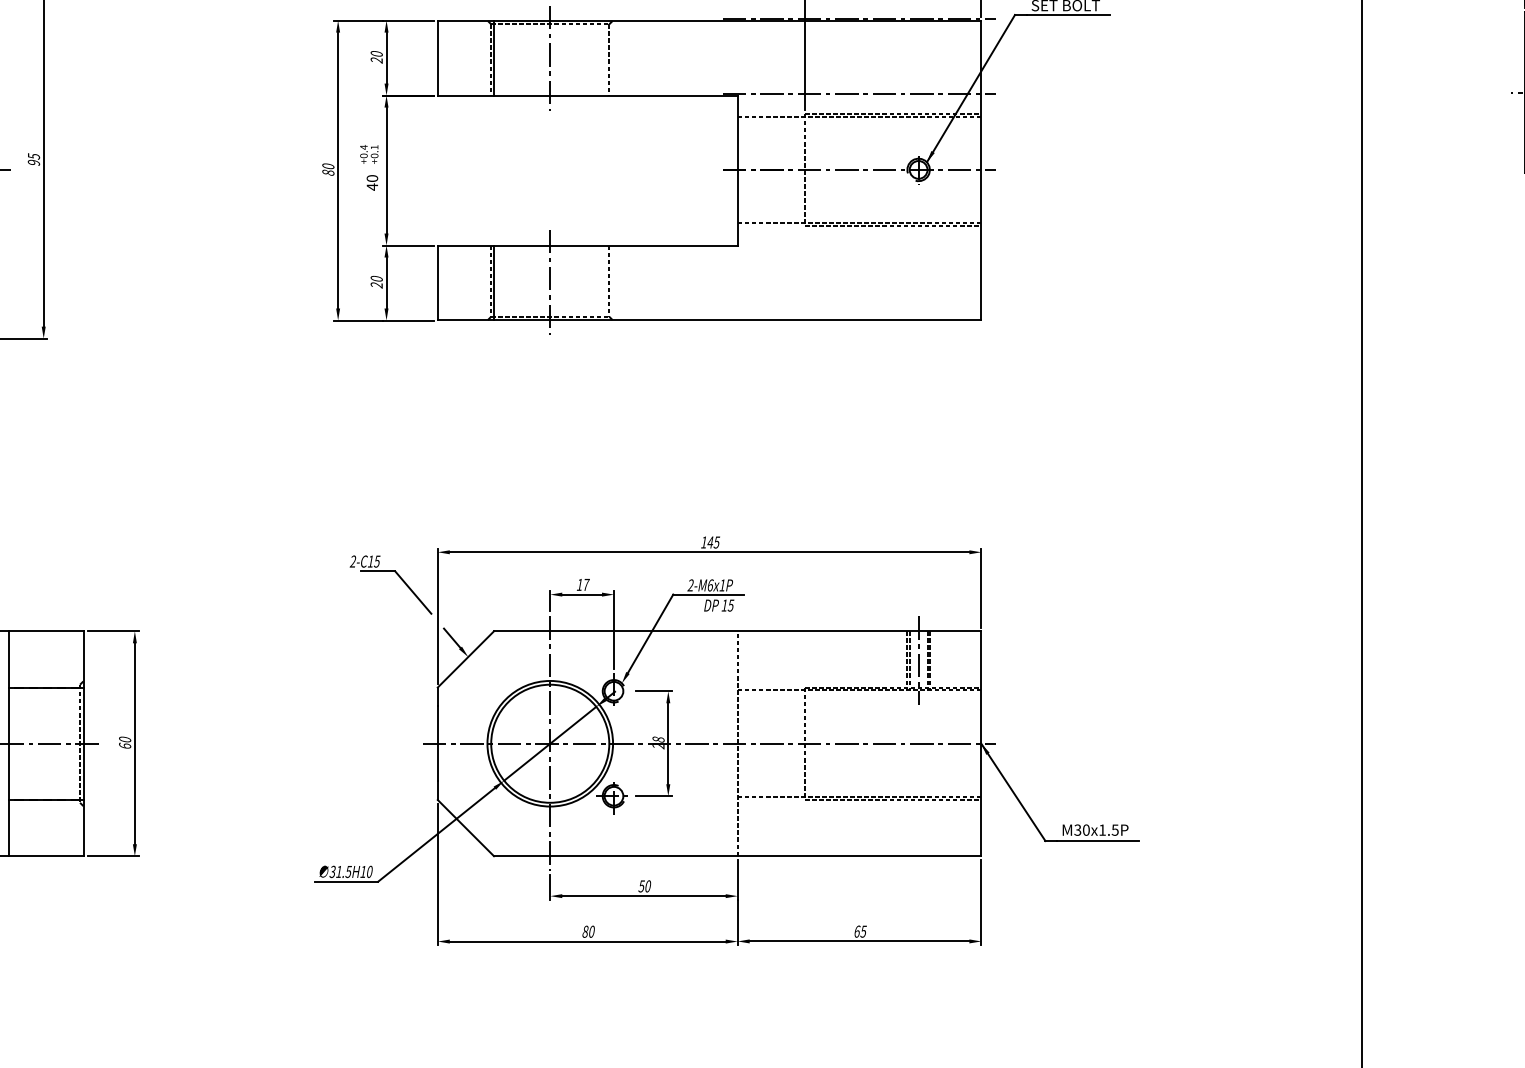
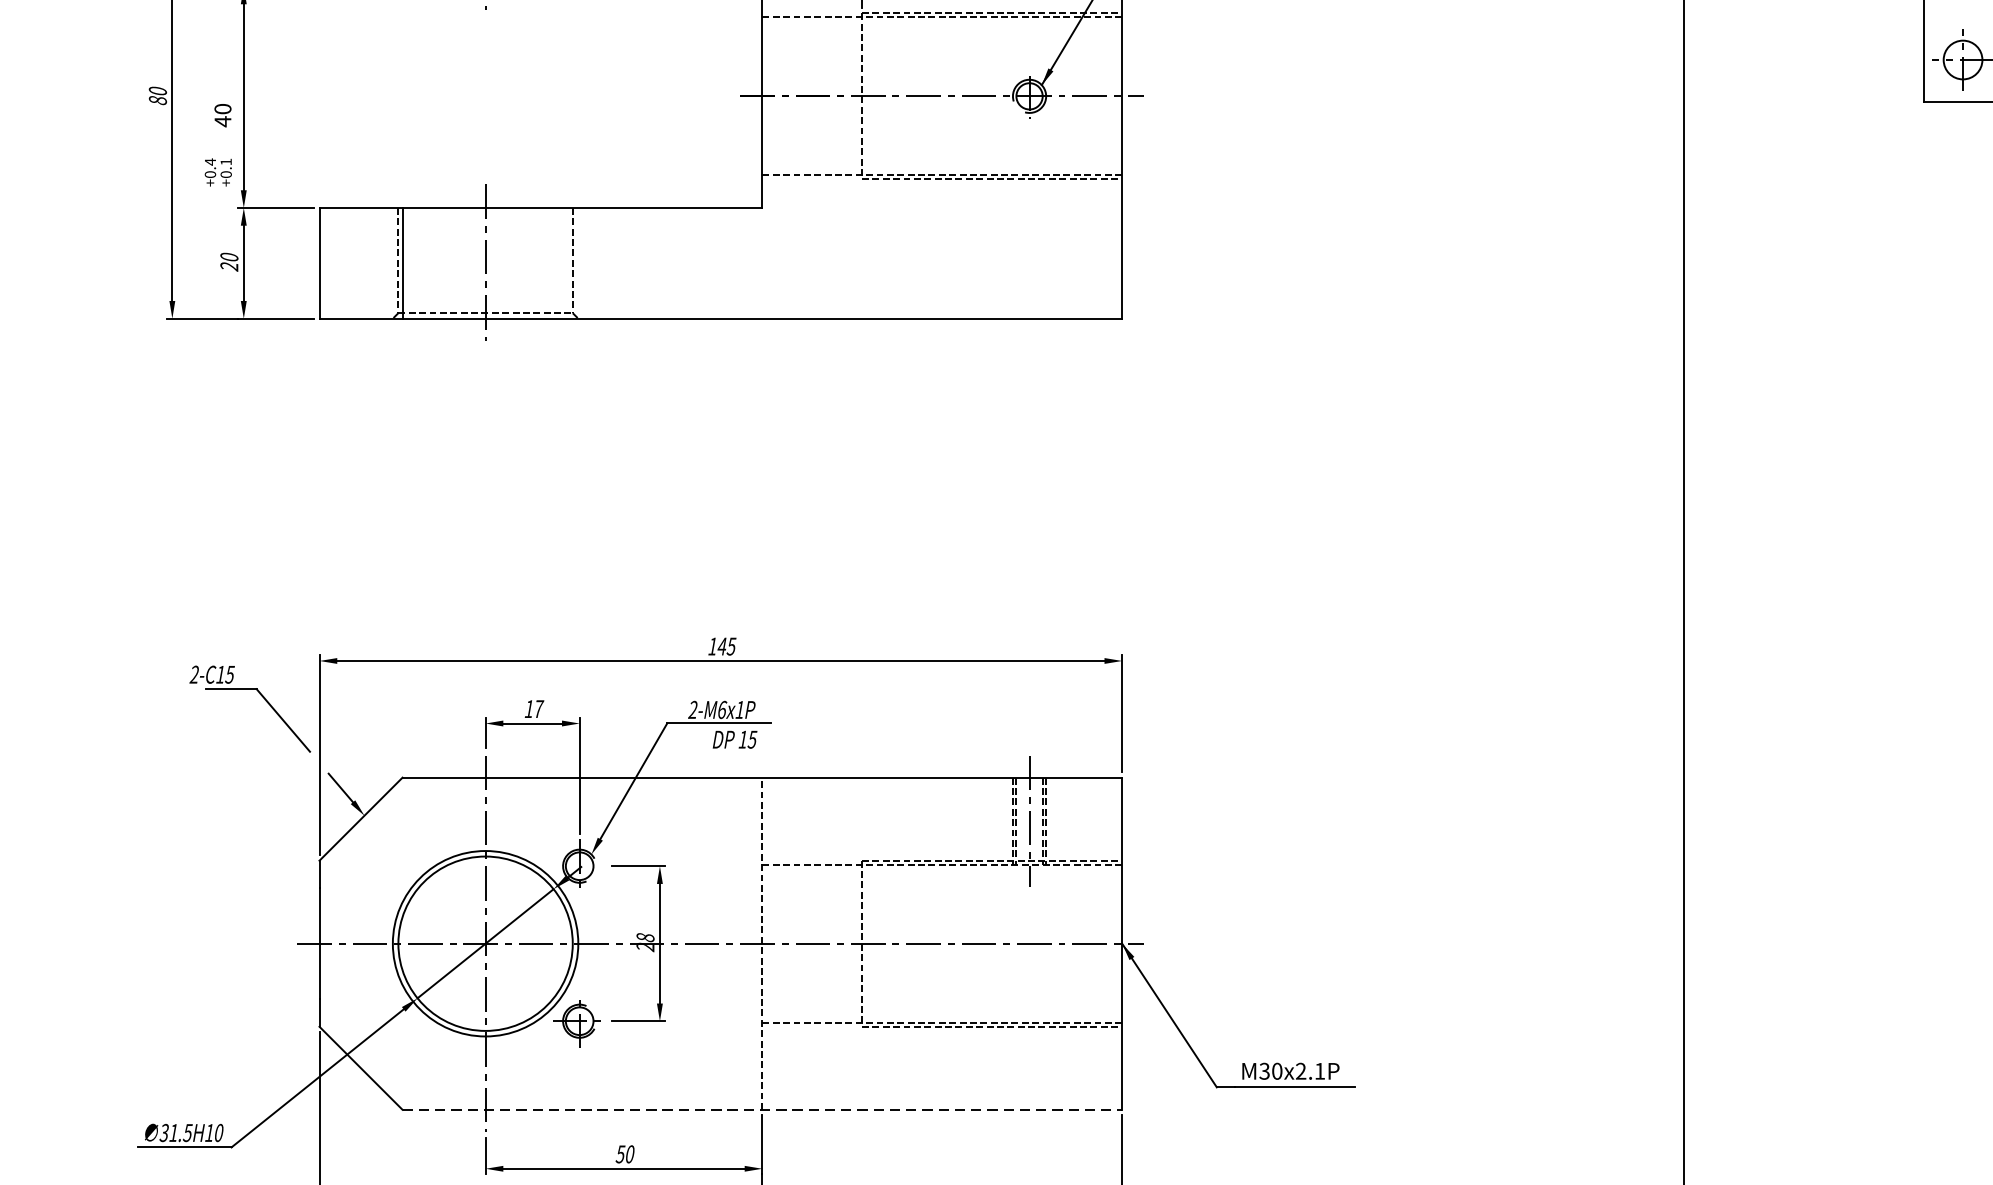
text: (369, 154) -> (218, 172), moved
text: (1108, 829) -> (1309, 1070), M30x1.5P -> M30x2.1P
line: (737, 856) -> (762, 1110), solid -> dashed

